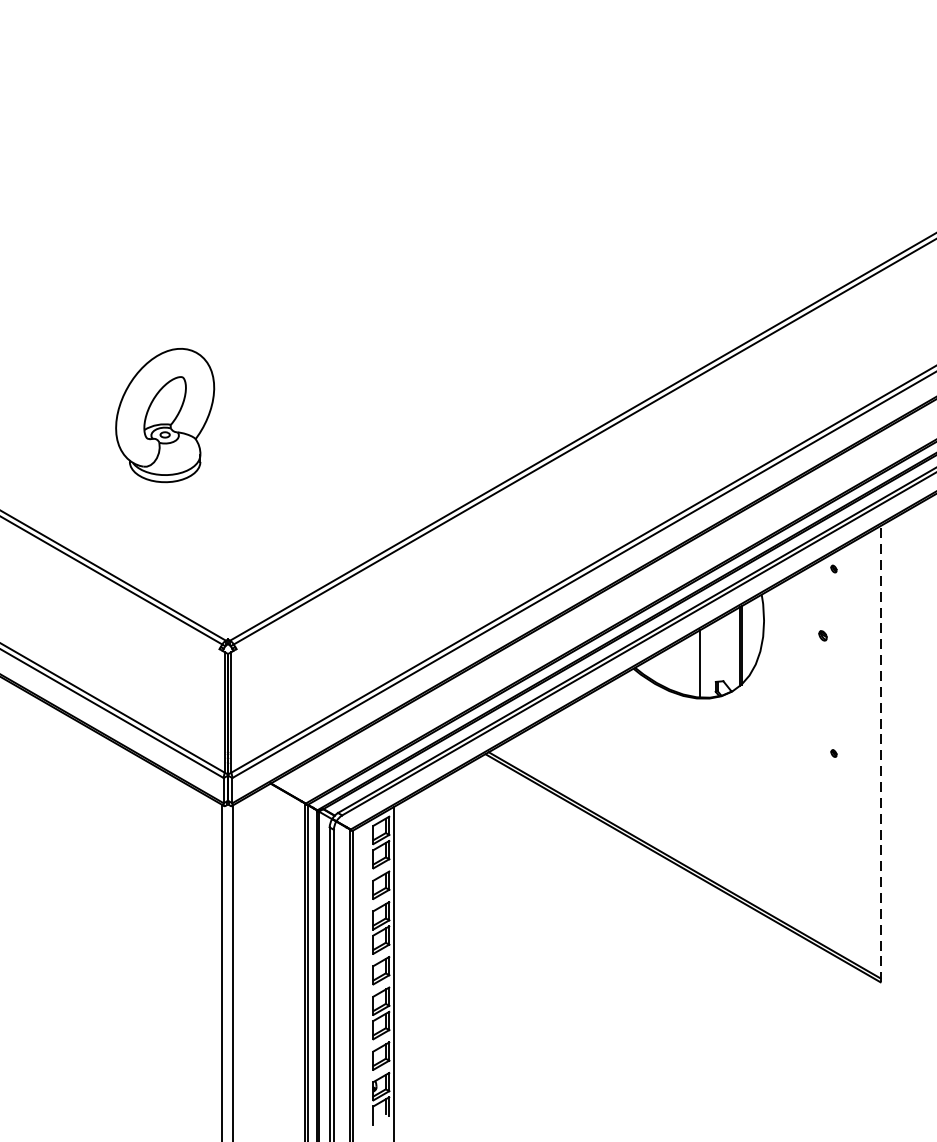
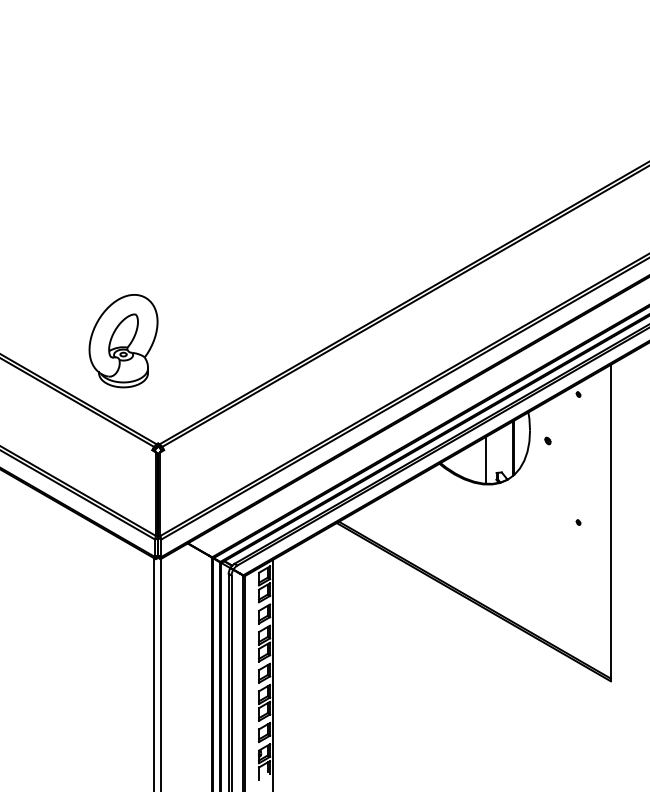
part: (165, 416) -> (123, 341), moved
part: (822, 635) -> (547, 440), moved
line: (880, 753) -> (610, 522), dashed -> solid

